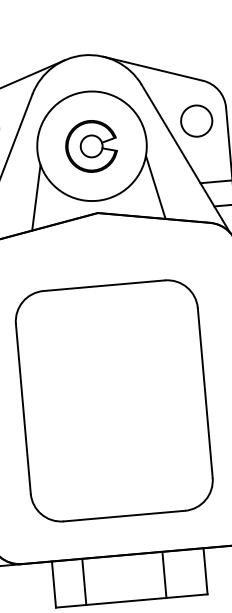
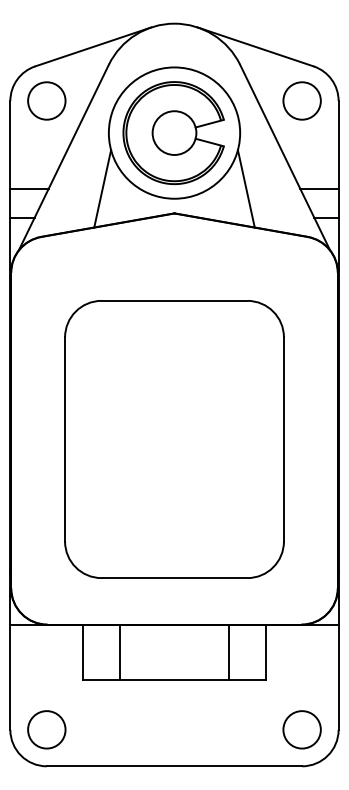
circle: (196, 120) -> (301, 100), moved
part: (91, 146) -> (173, 133), size x1.67
line: (164, 574) -> (229, 652), moved

